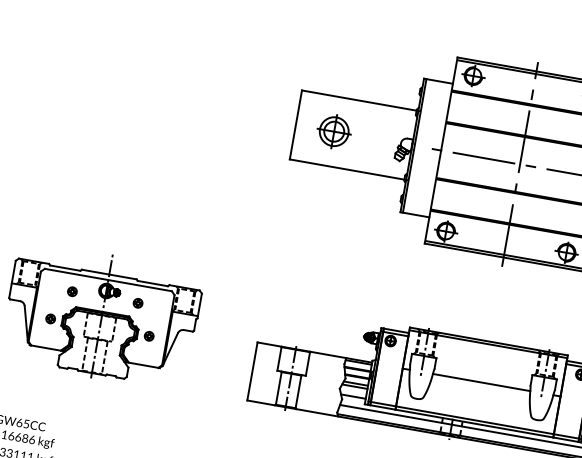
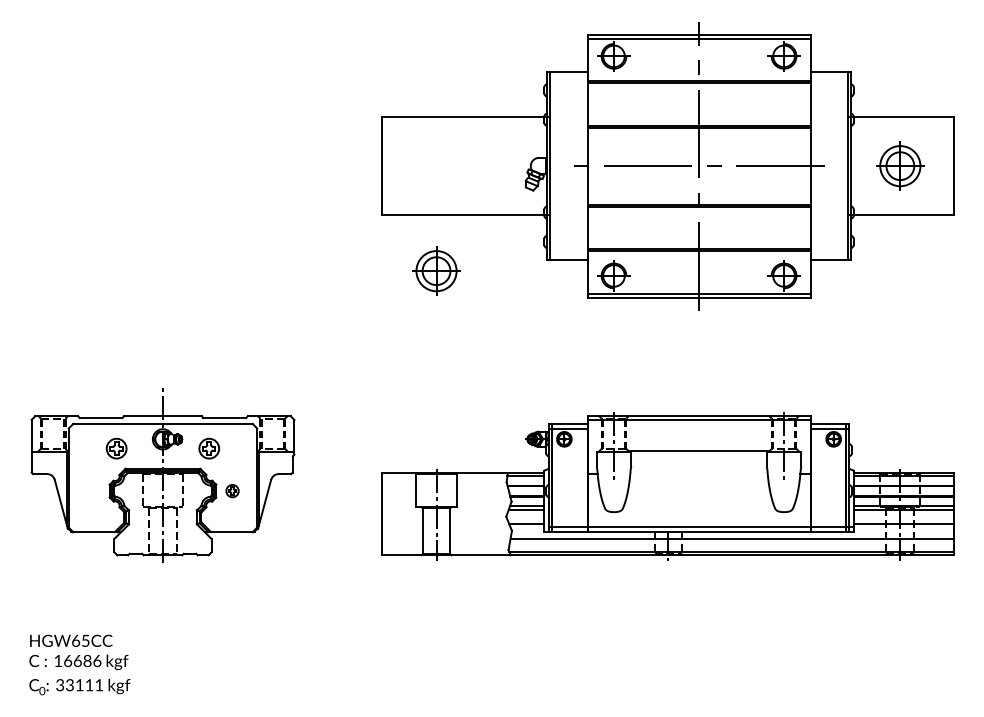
part: (334, 131) -> (436, 270), moved
part: (72, 291) -> (116, 448), size x1.6
part: (138, 303) -> (209, 448), size x1.6
part: (50, 319) -> (93, 491), removed
line: (481, 382) -> (698, 451), moved

